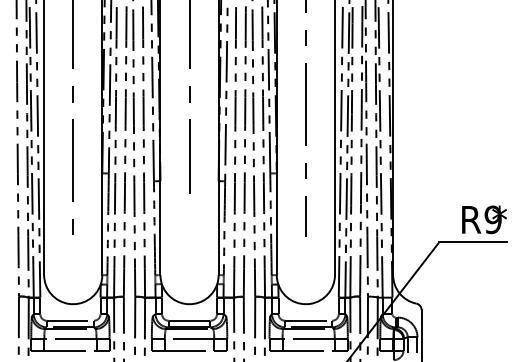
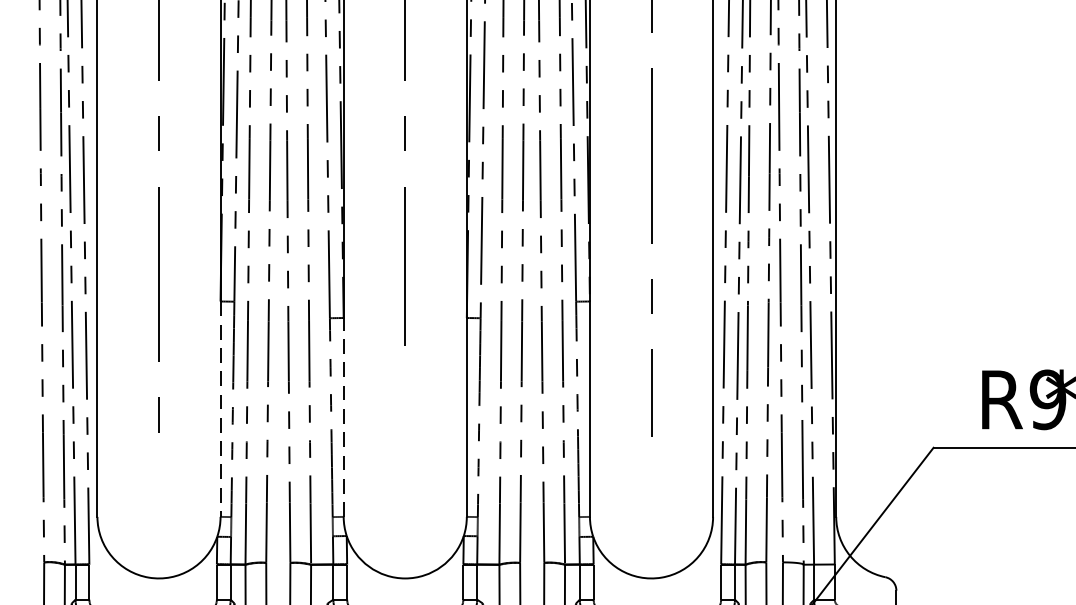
line: (102, 224) -> (220, 409), solid -> dashed
line: (160, 228) -> (343, 418), solid -> dashed

